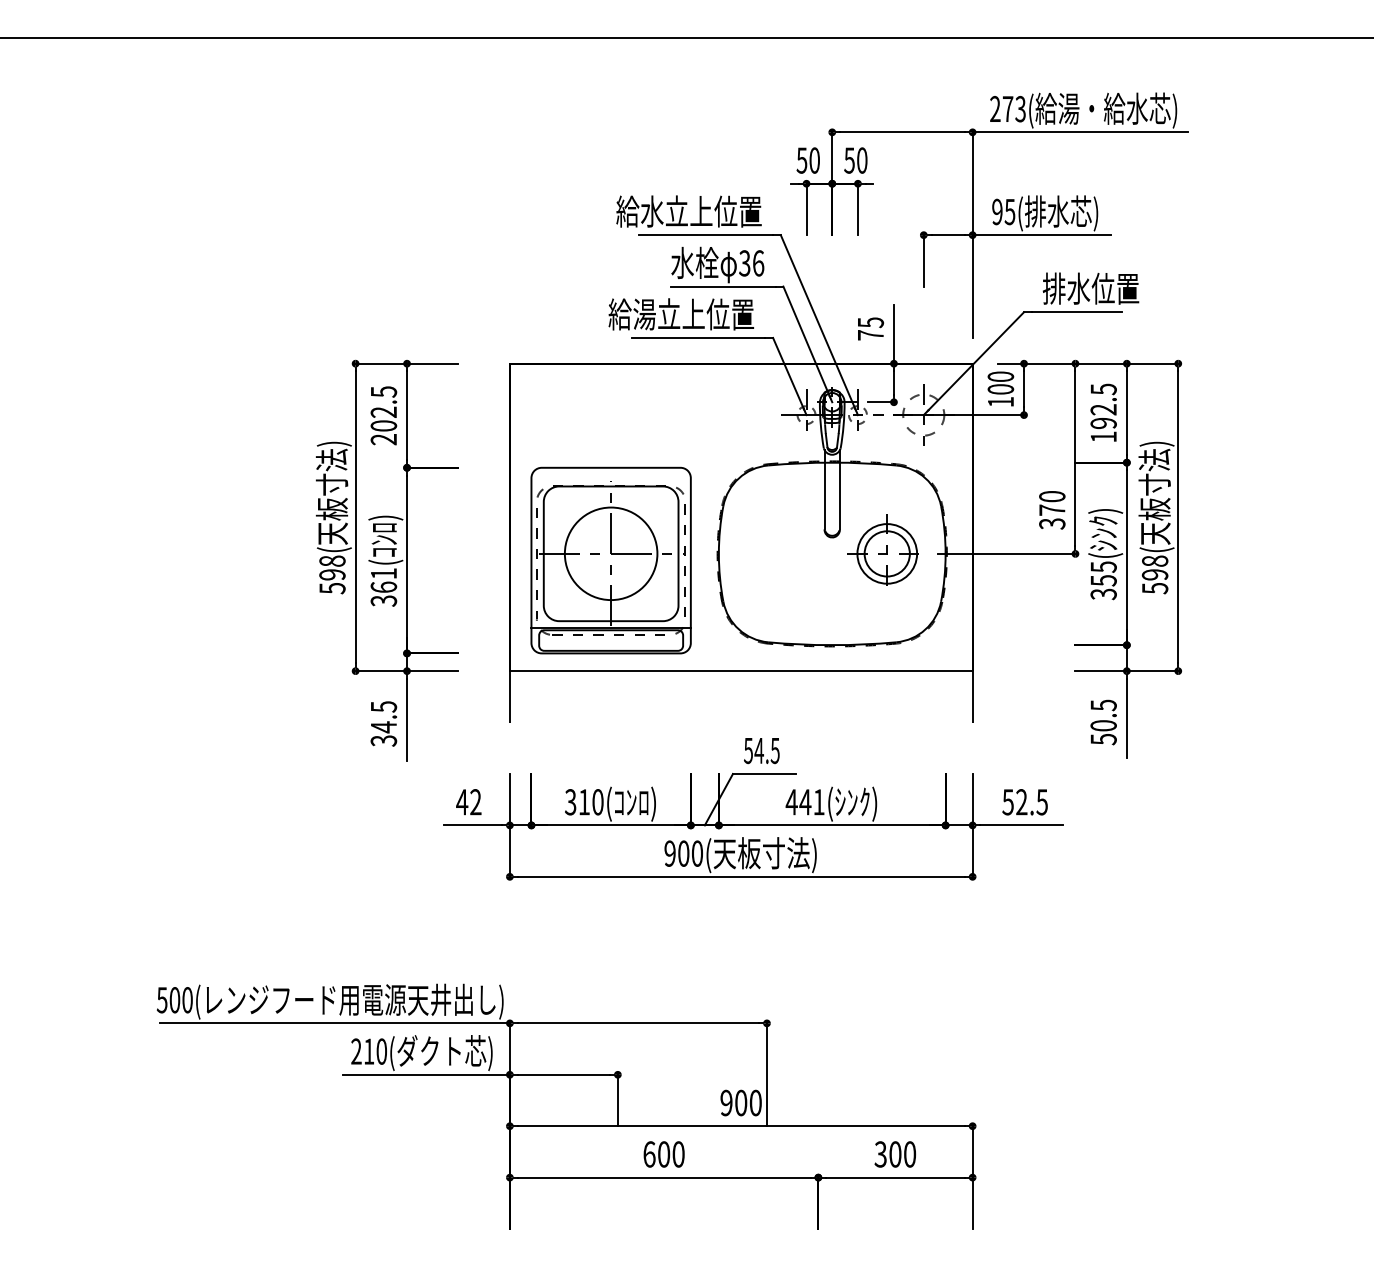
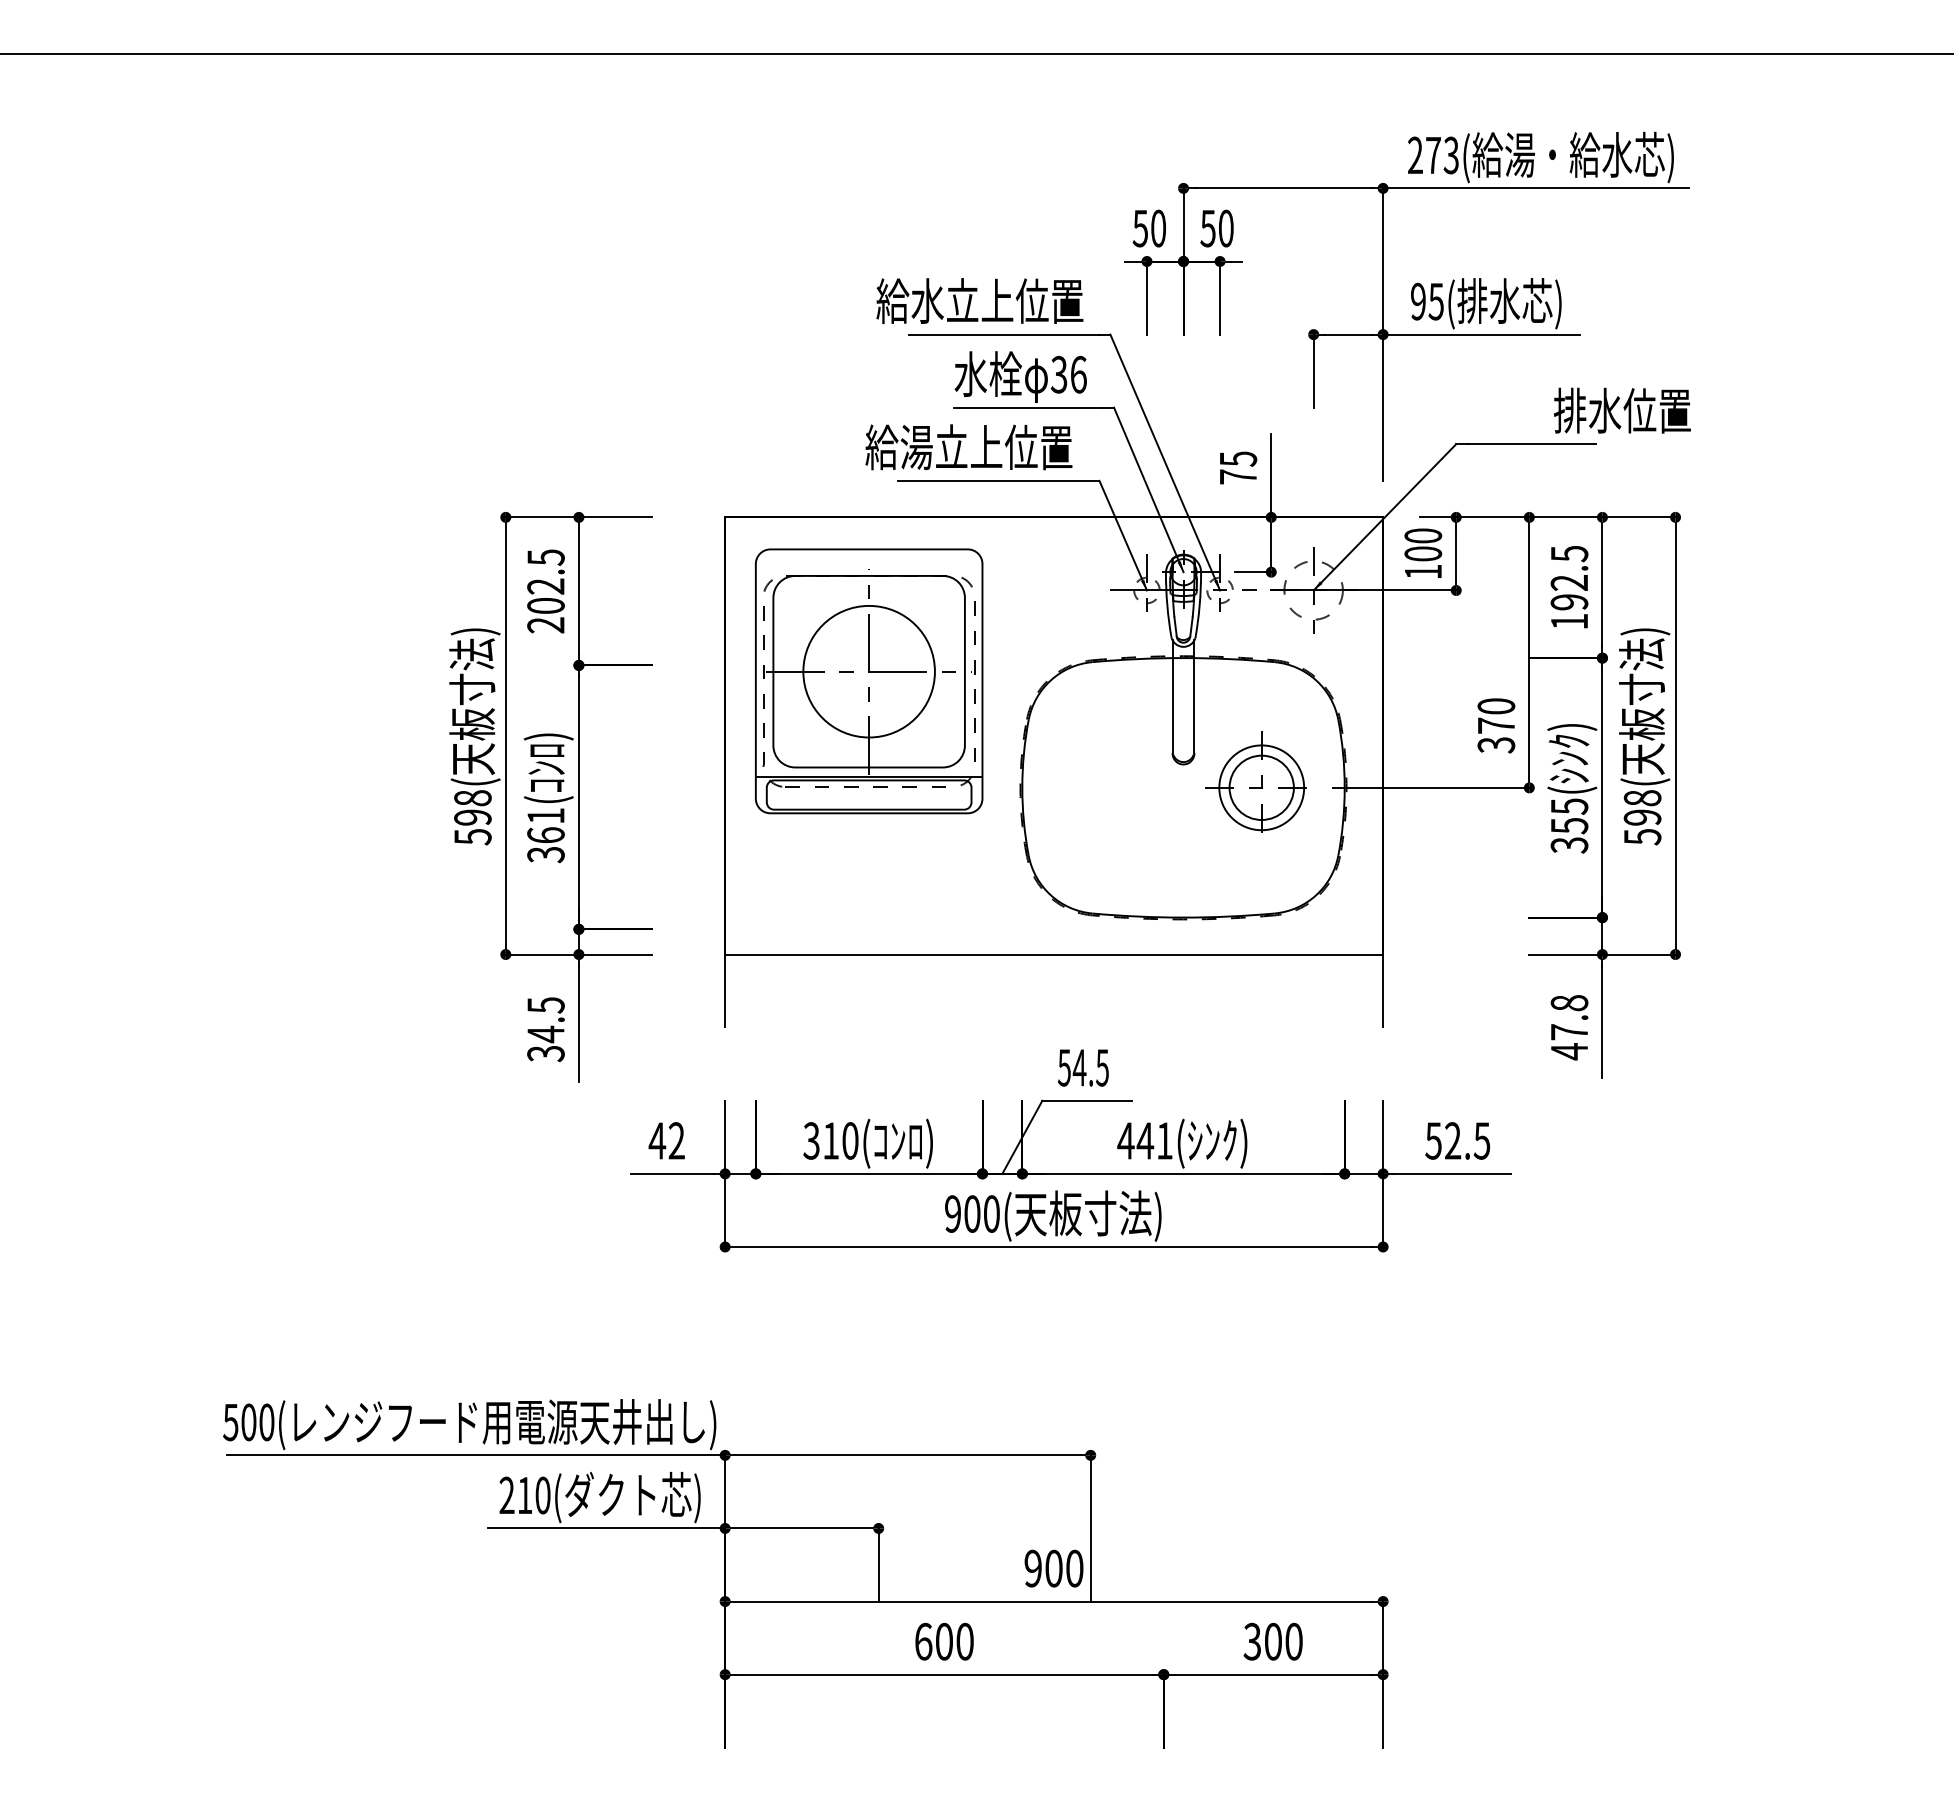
text: (1091, 288) -> (1622, 410), moved
part: (611, 560) -> (869, 681), moved
text: (1103, 722) -> (1569, 1027), 50.5 -> 47.8

